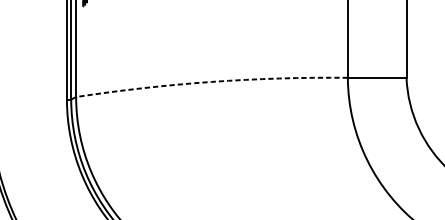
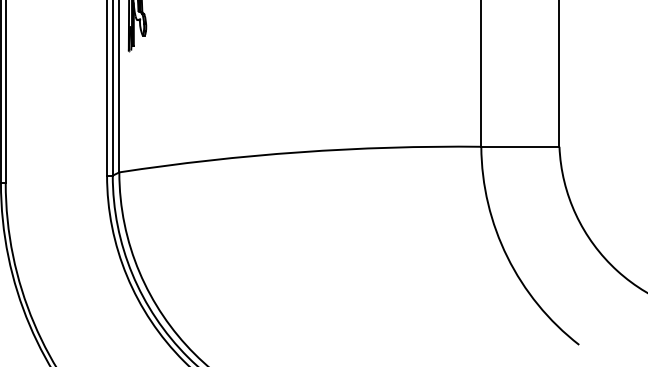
arc: (211, 82) -> (299, 152), dashed -> solid

